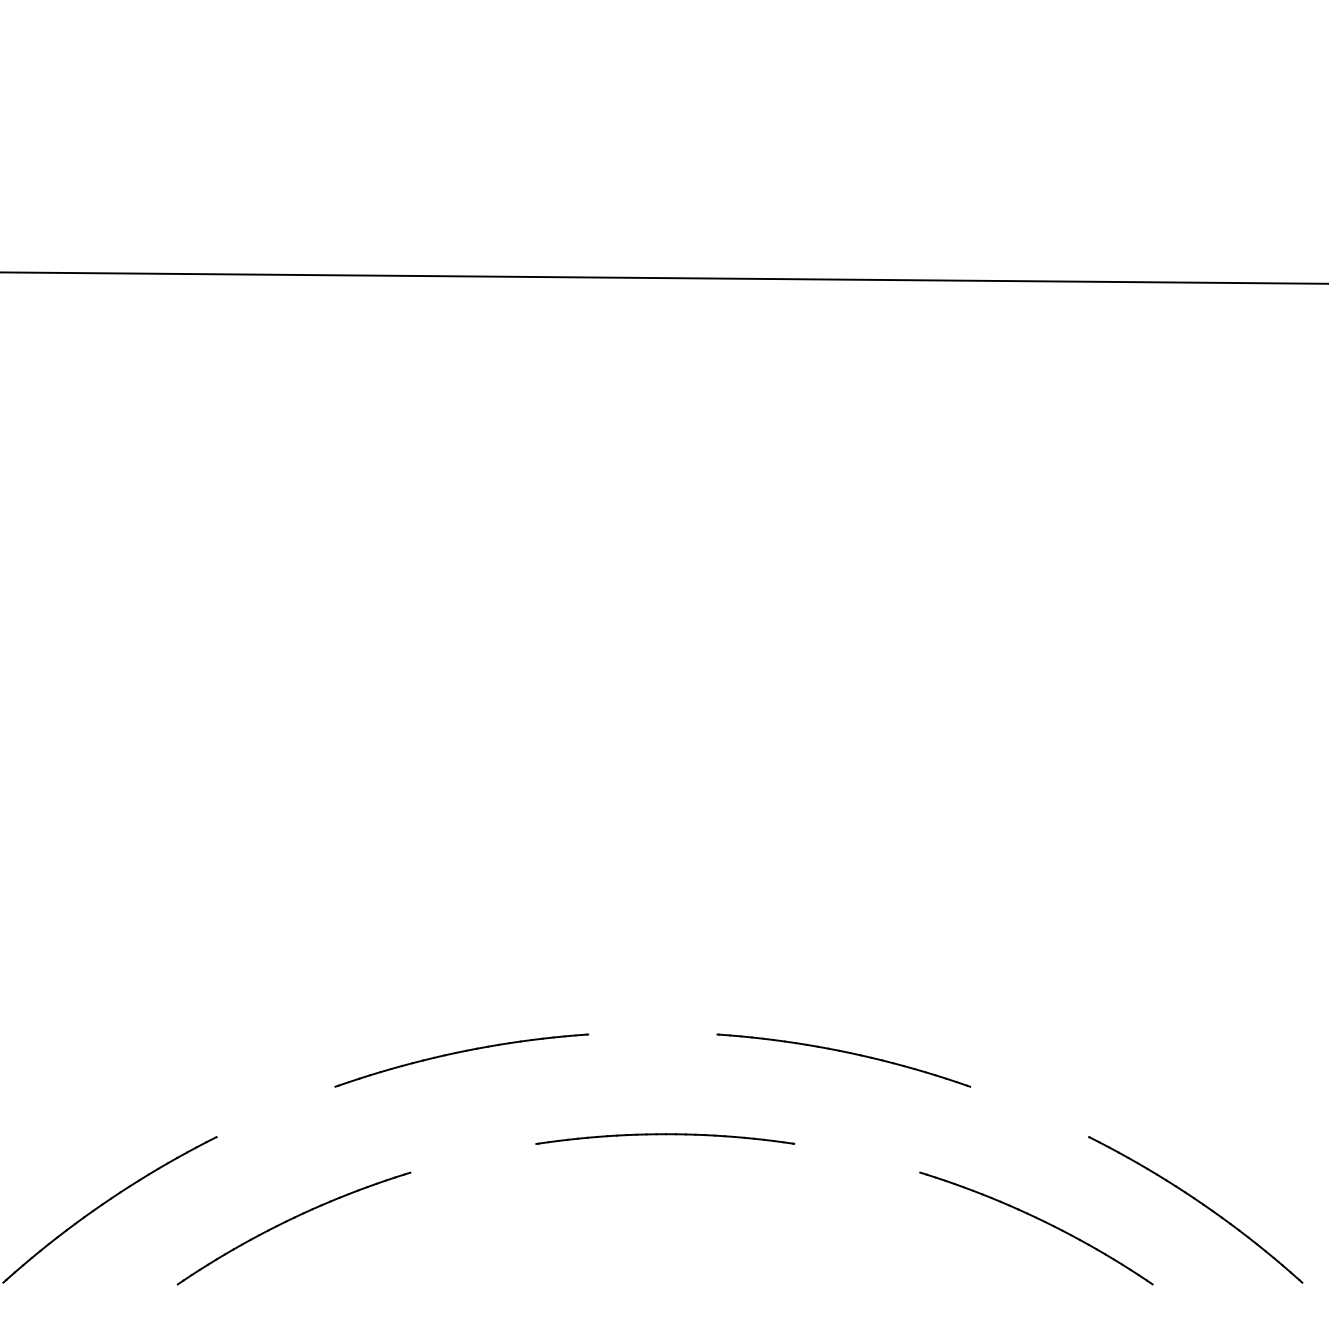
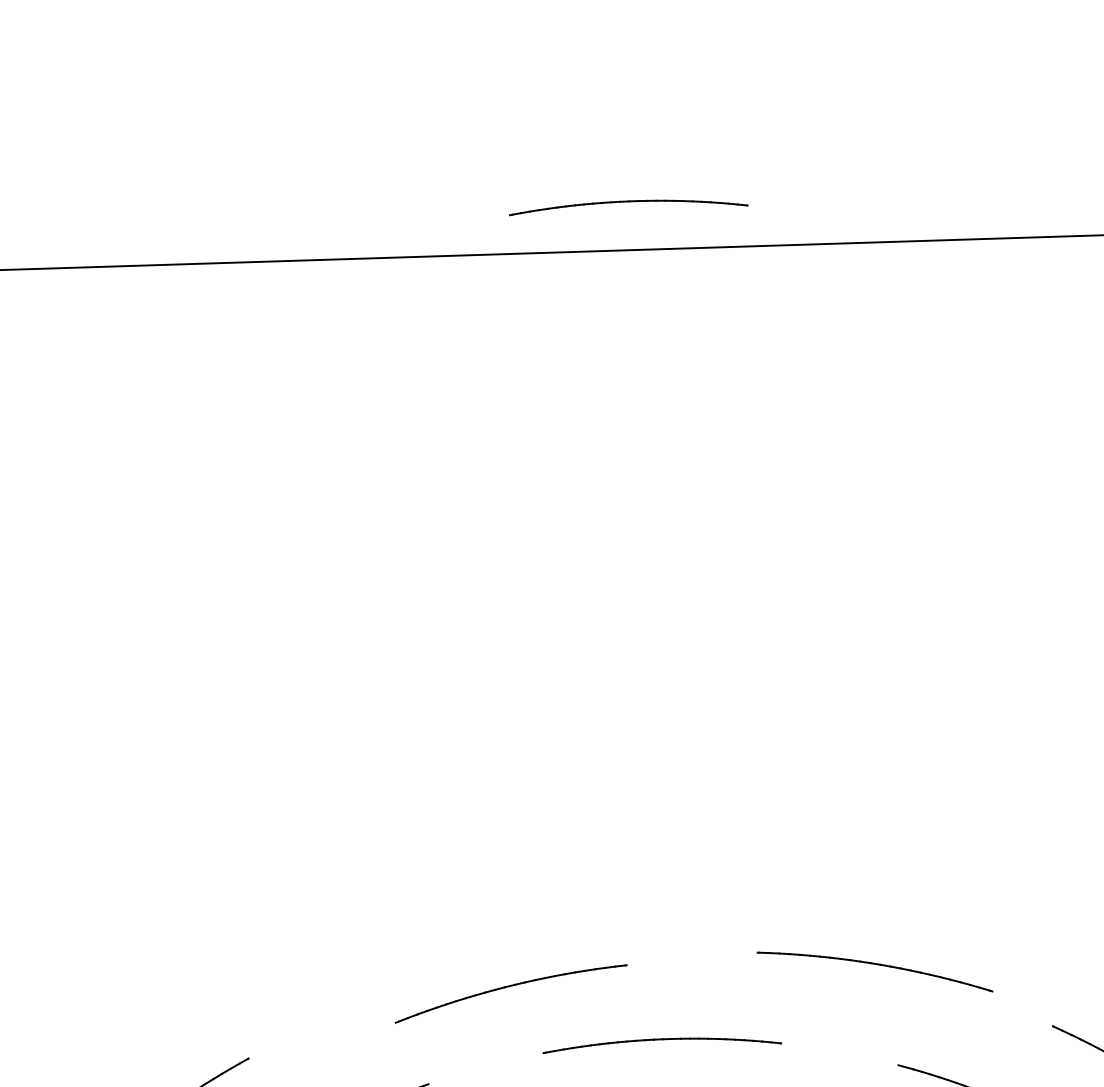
part: (665, 229) -> (628, 205), added
part: (459, 1053) -> (508, 987), moved
part: (846, 1053) -> (877, 965), moved

